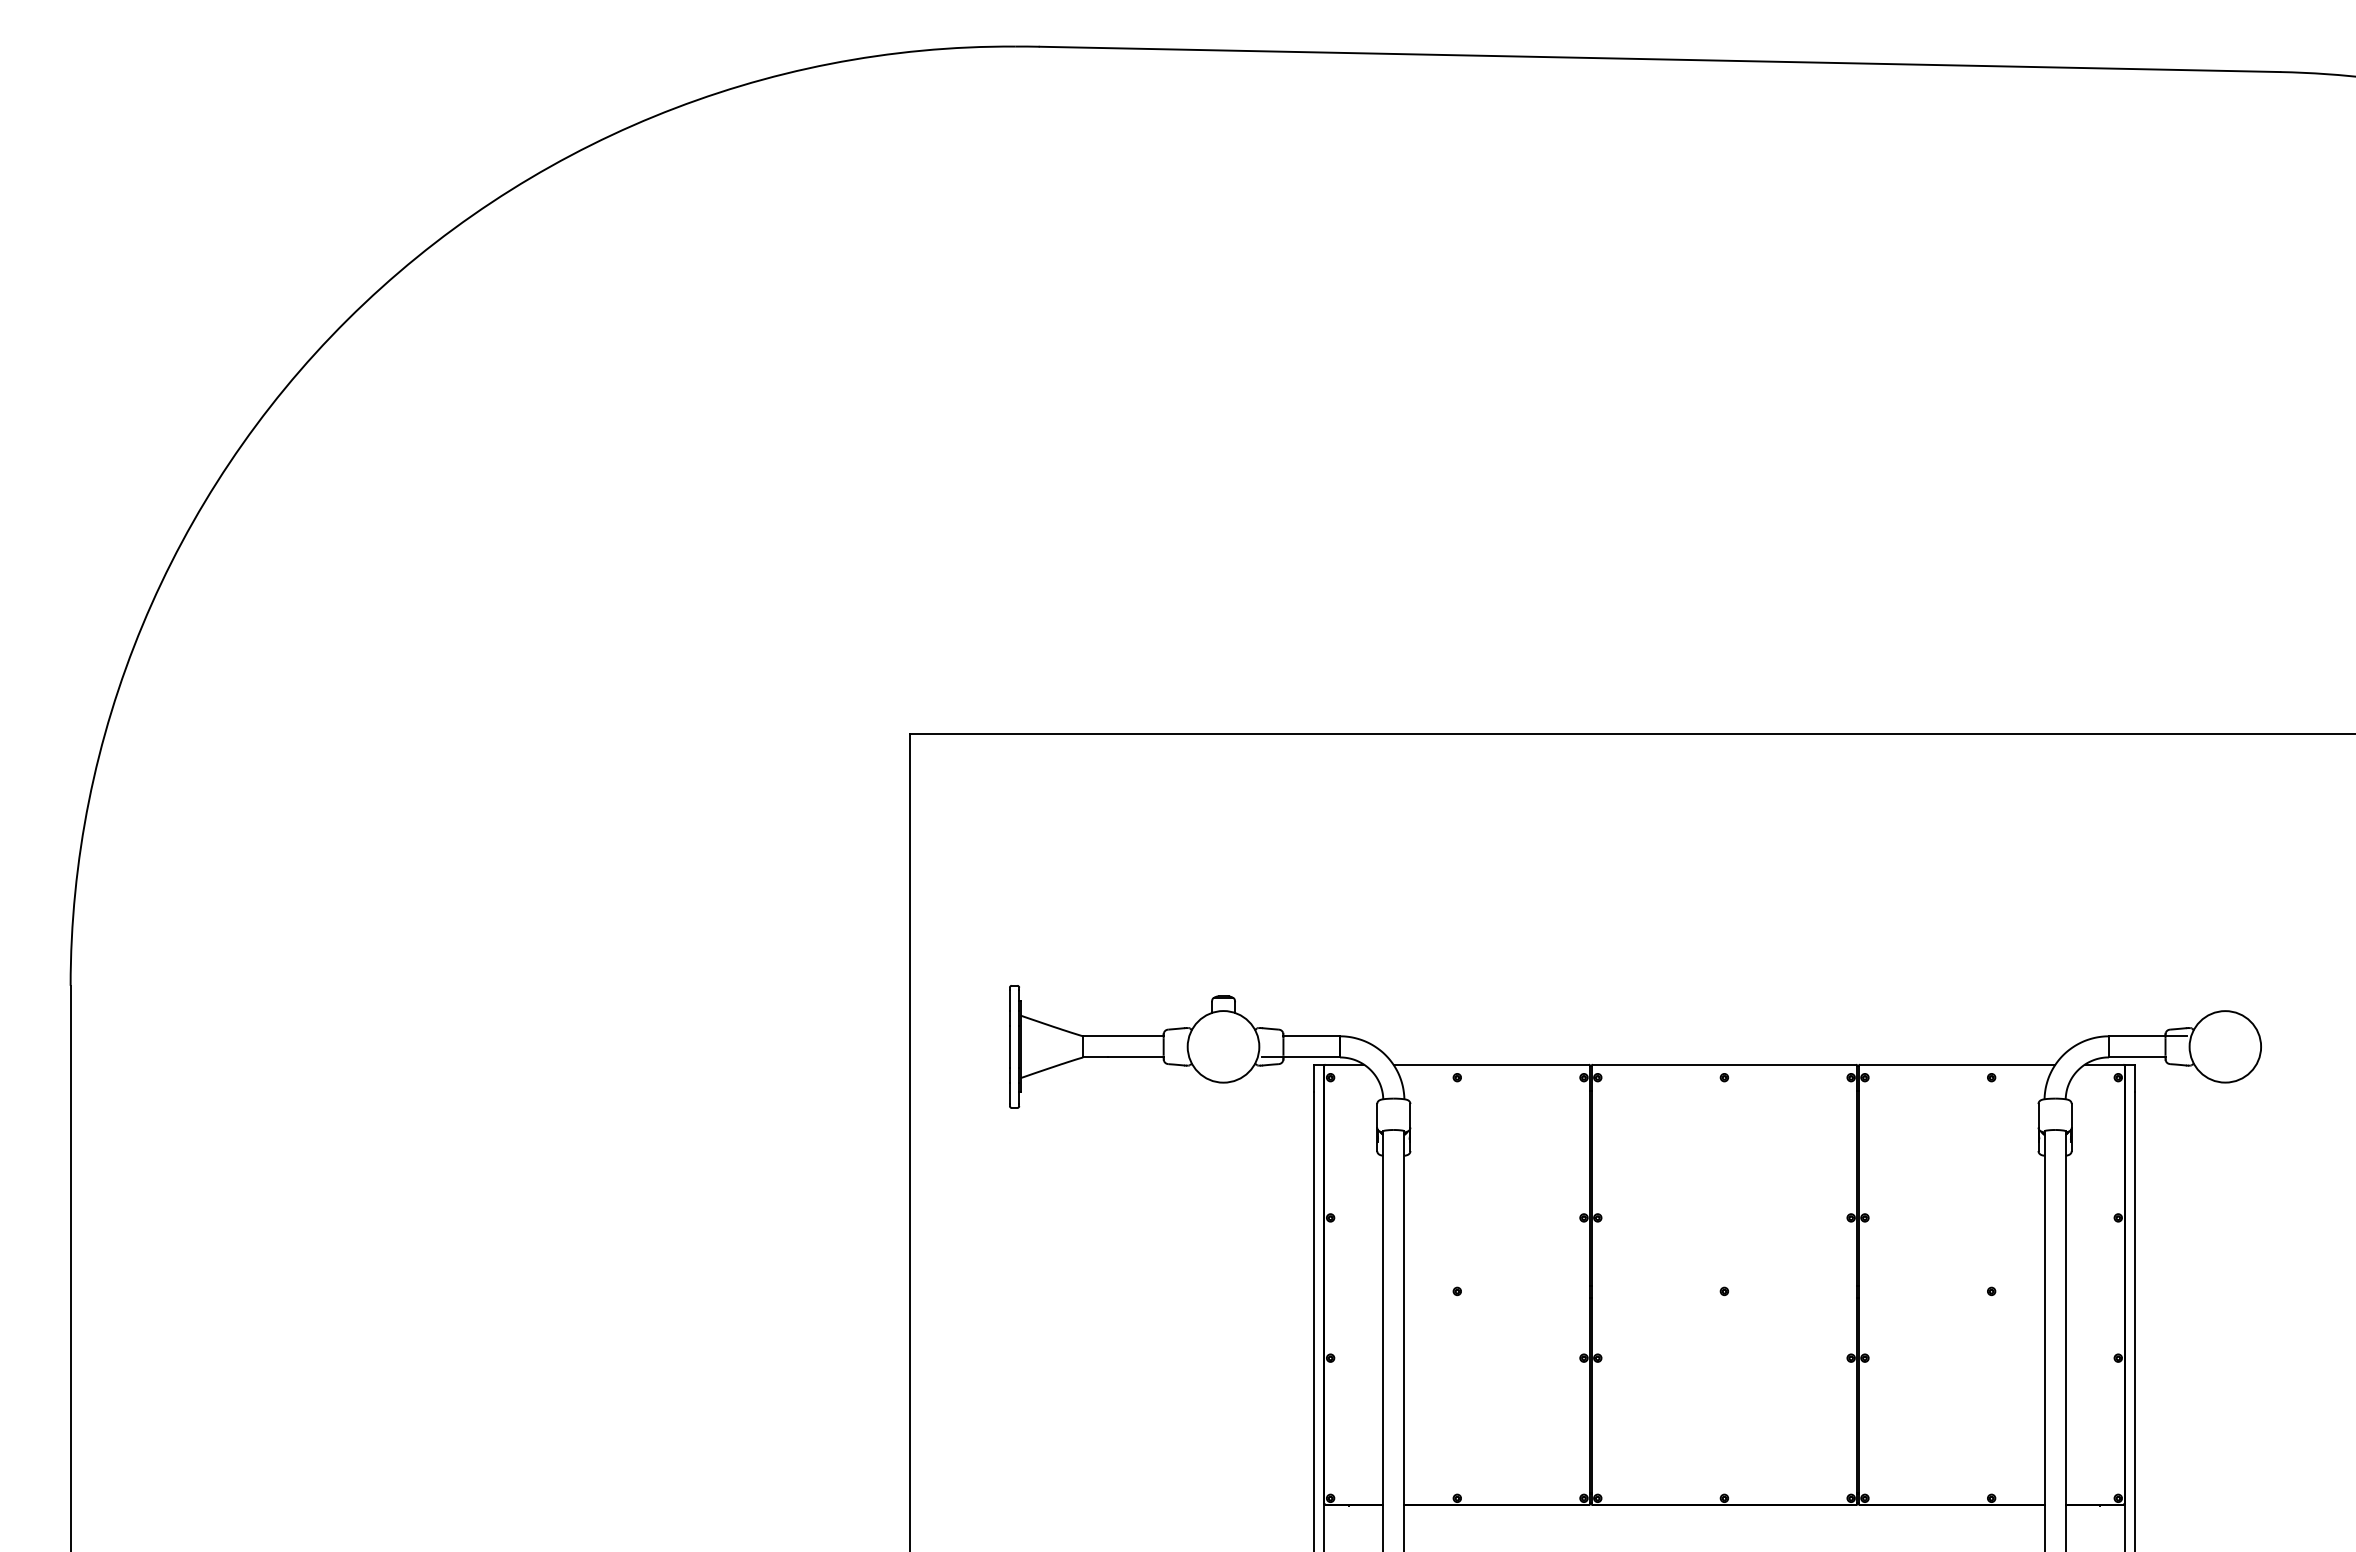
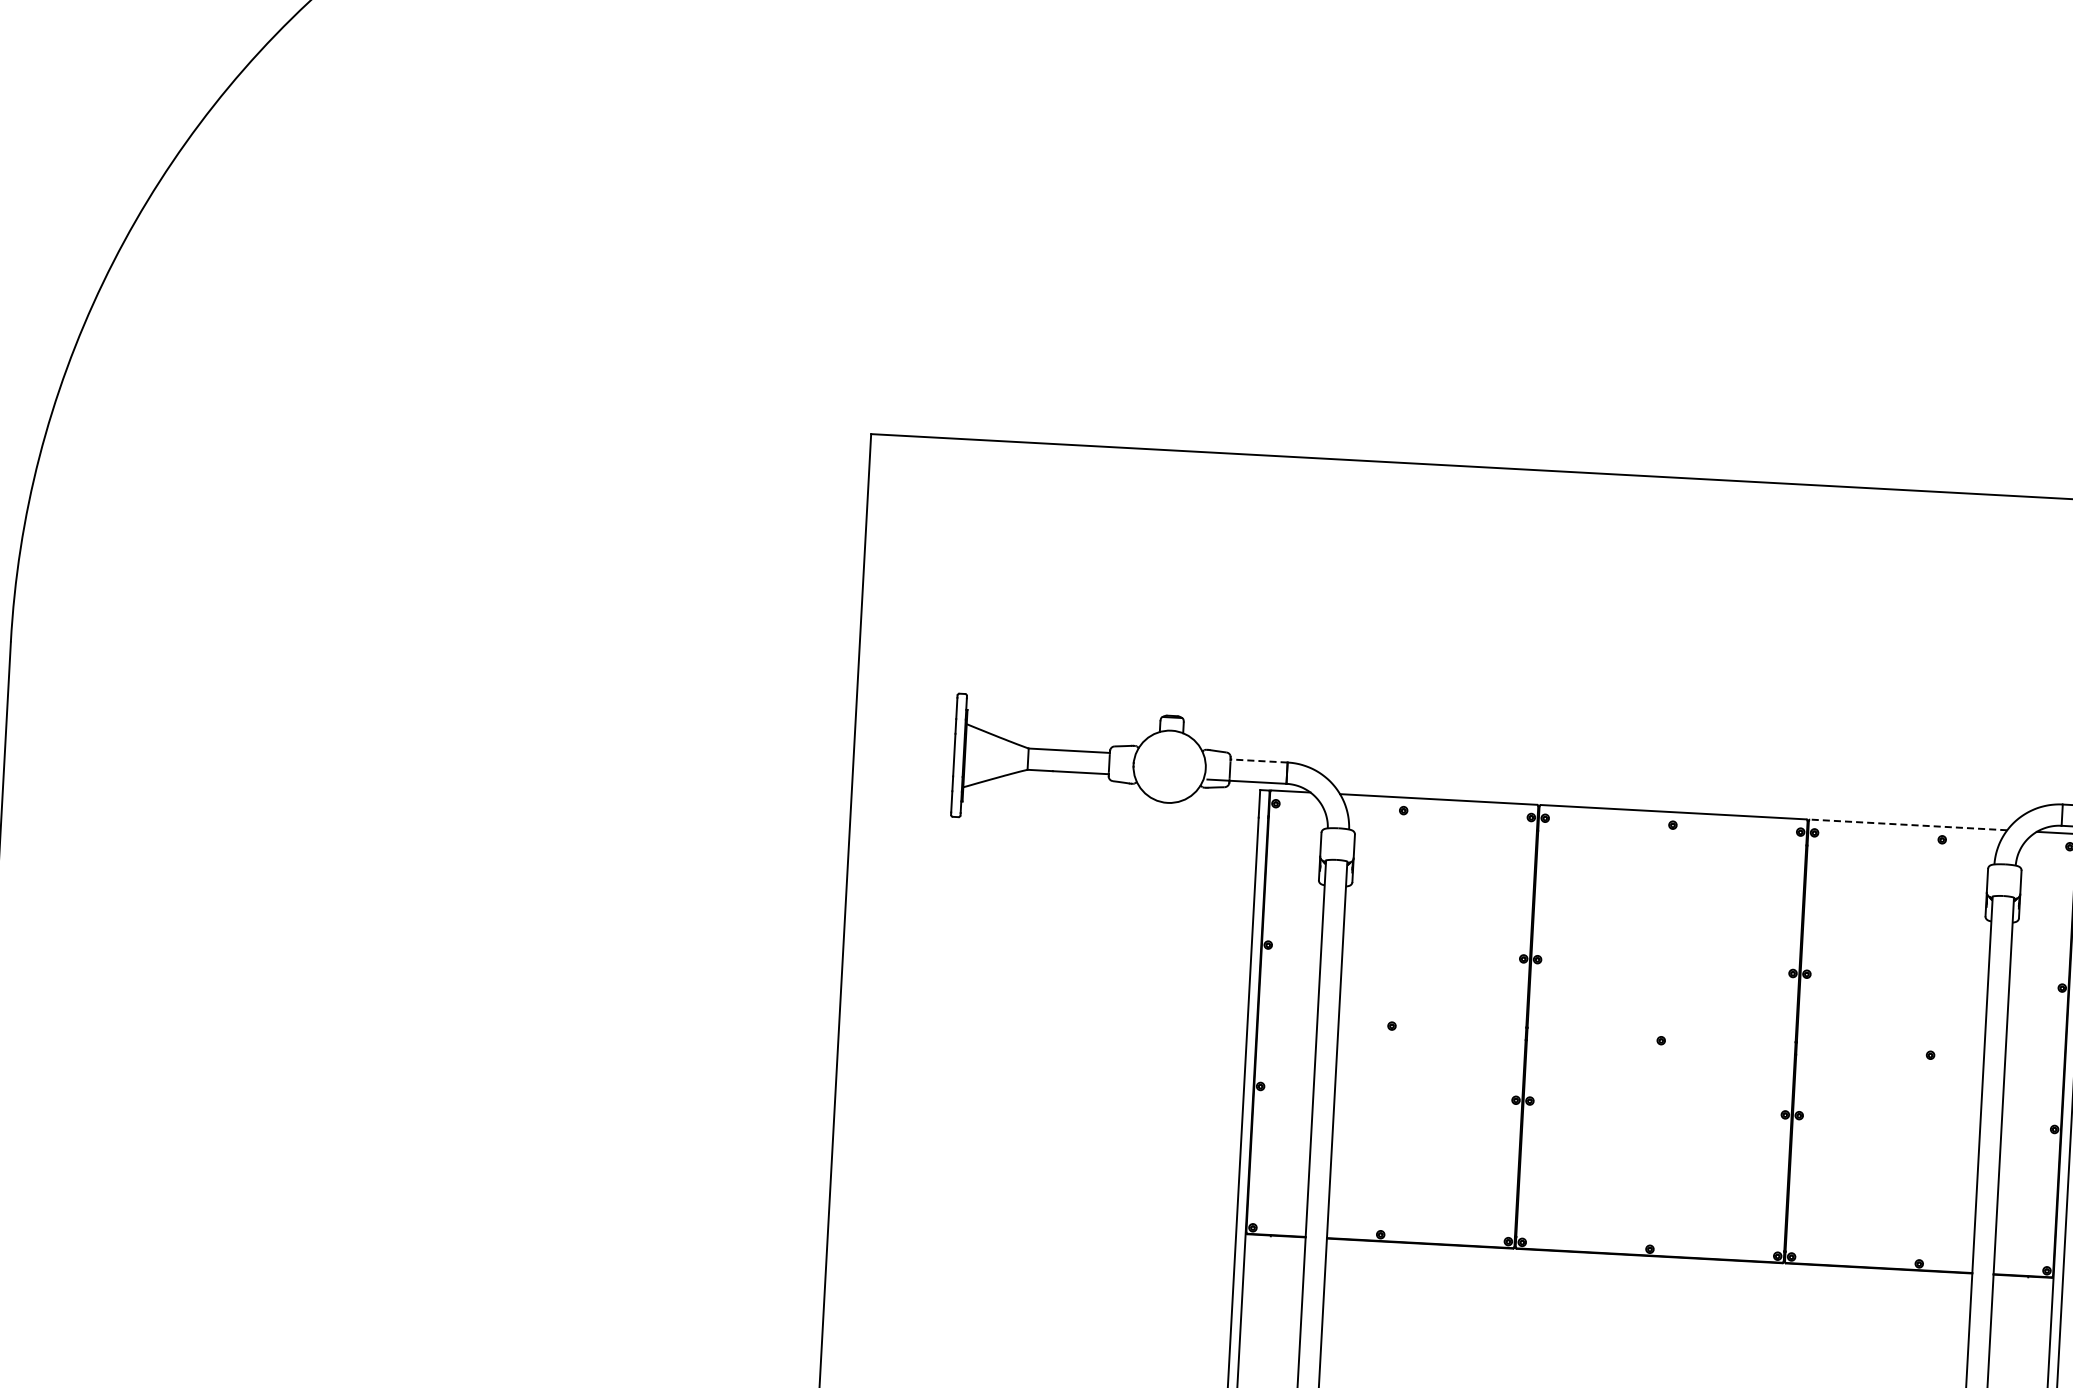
line: (1311, 1036) -> (1258, 761), solid -> dashed
line: (1957, 1064) -> (1908, 824), solid -> dashed

